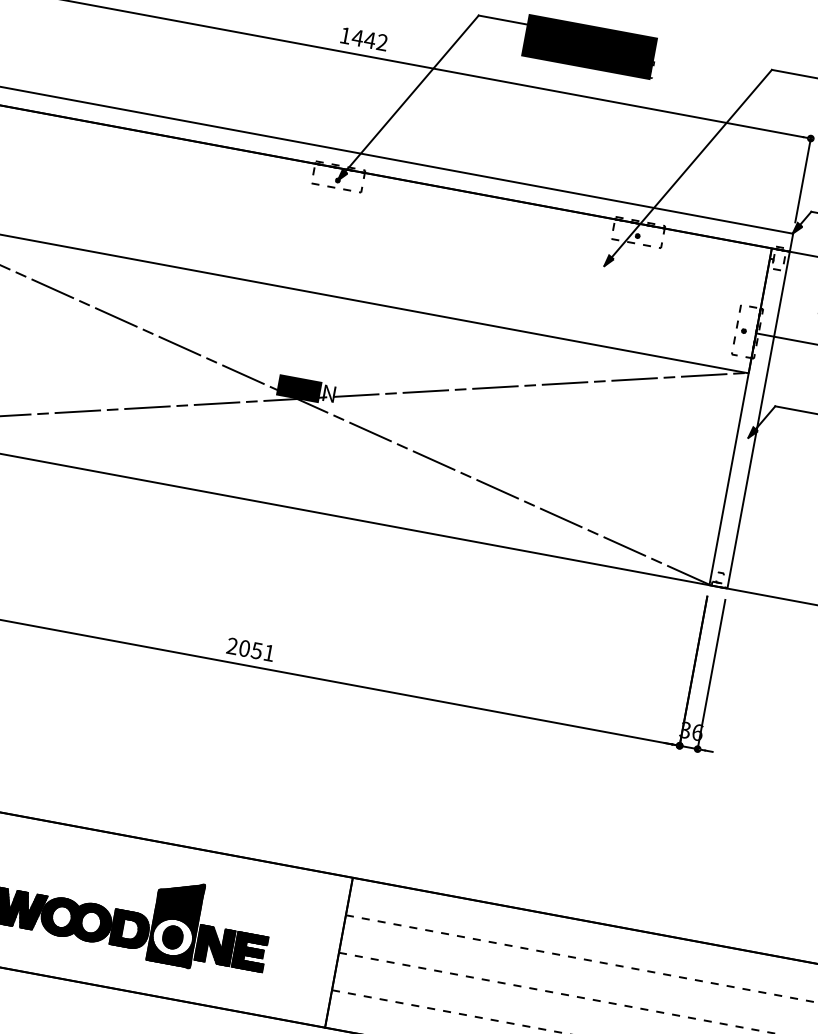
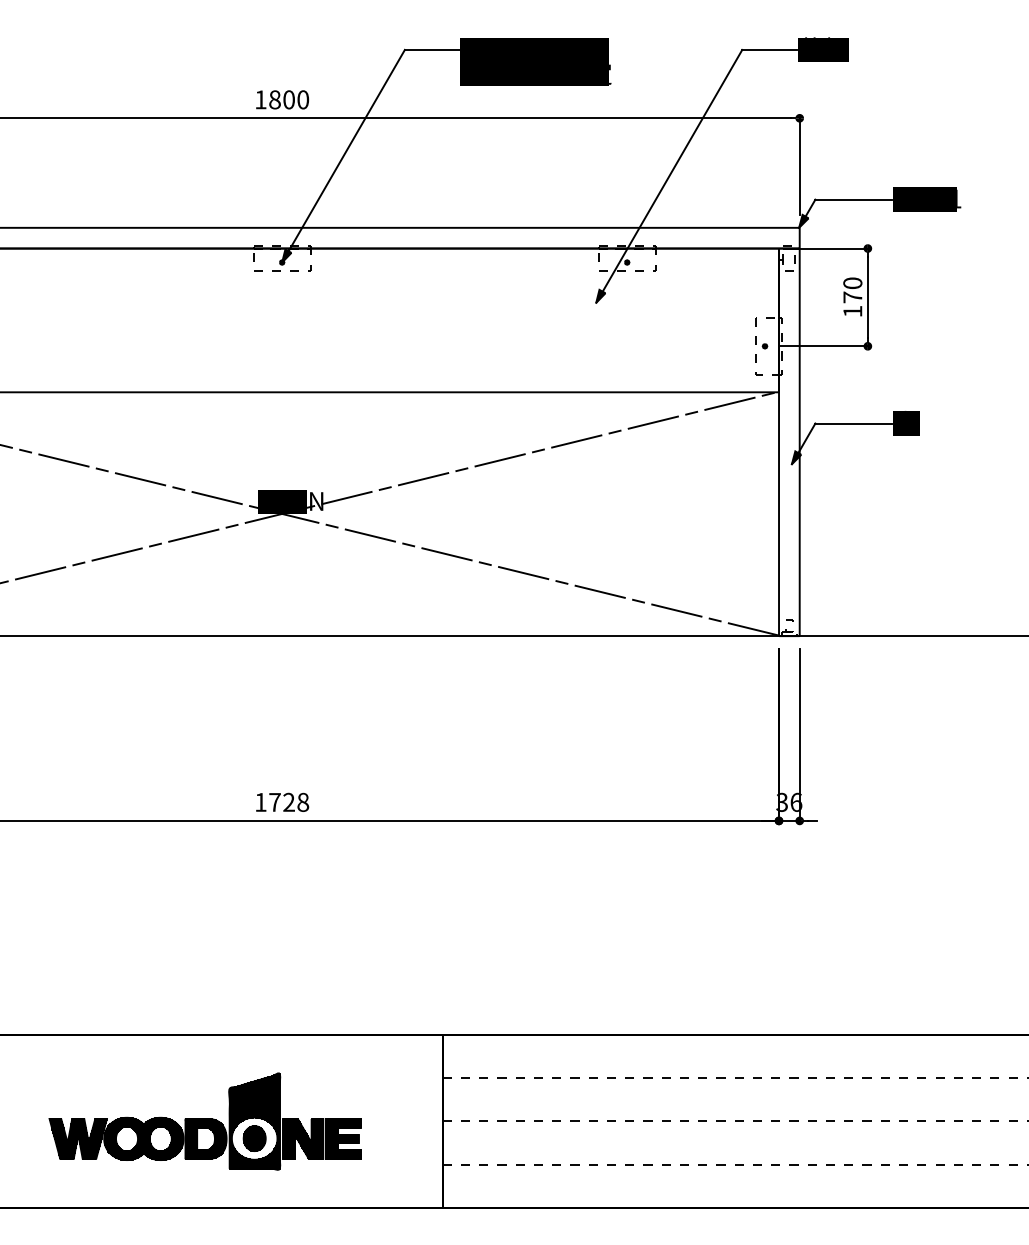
text: (369, 39) -> (288, 99), 1442 -> 1800
text: (251, 648) -> (282, 801), 2051 -> 1728

